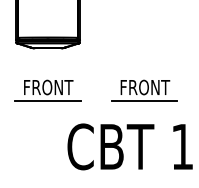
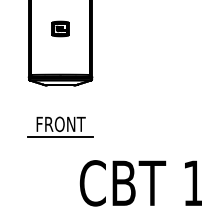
part: (144, 89) -> (156, 126), removed

